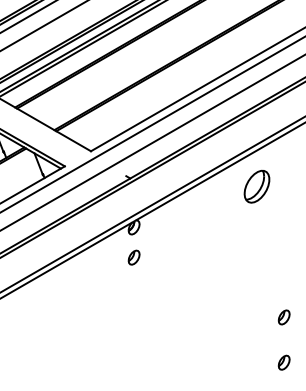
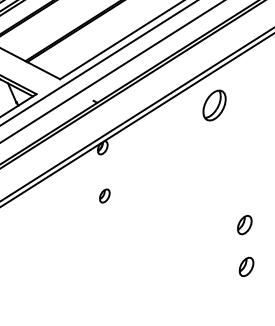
part: (133, 257) -> (104, 195), moved
part: (283, 317) -> (244, 225), size x1.4
part: (283, 362) -> (245, 266), size x1.4

